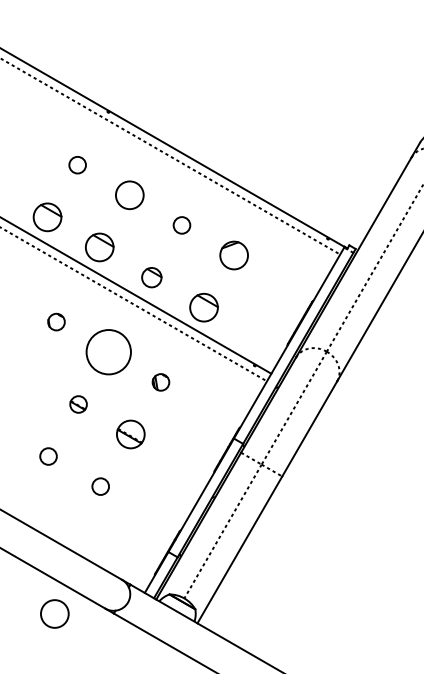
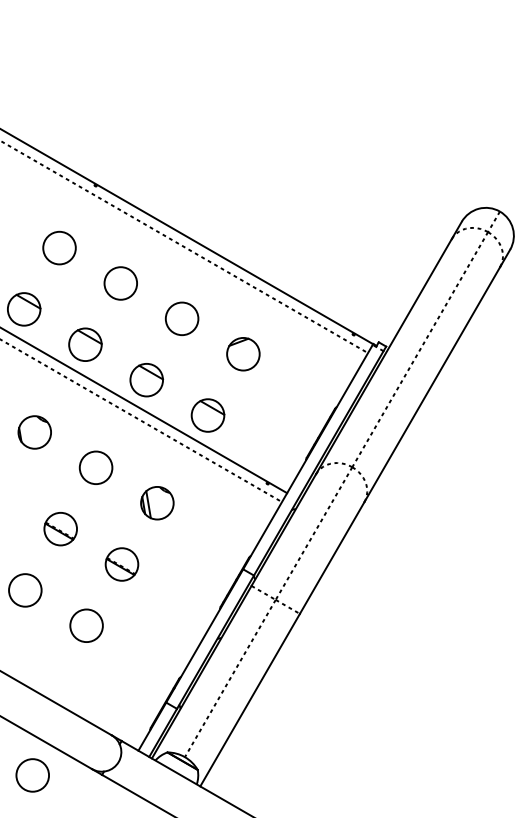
circle: (77, 164) -> (59, 247), size x1.67
circle: (181, 225) -> (181, 318), size x1.67
part: (151, 277) -> (146, 380), size x1.43
part: (56, 322) -> (34, 432), size x1.67
circle: (108, 351) -> (95, 467), size x0.62
part: (161, 382) -> (157, 503), size x1.67
part: (78, 404) -> (60, 529), size x1.67
circle: (48, 456) -> (25, 590), size x1.67
circle: (100, 486) -> (86, 625), size x1.67

